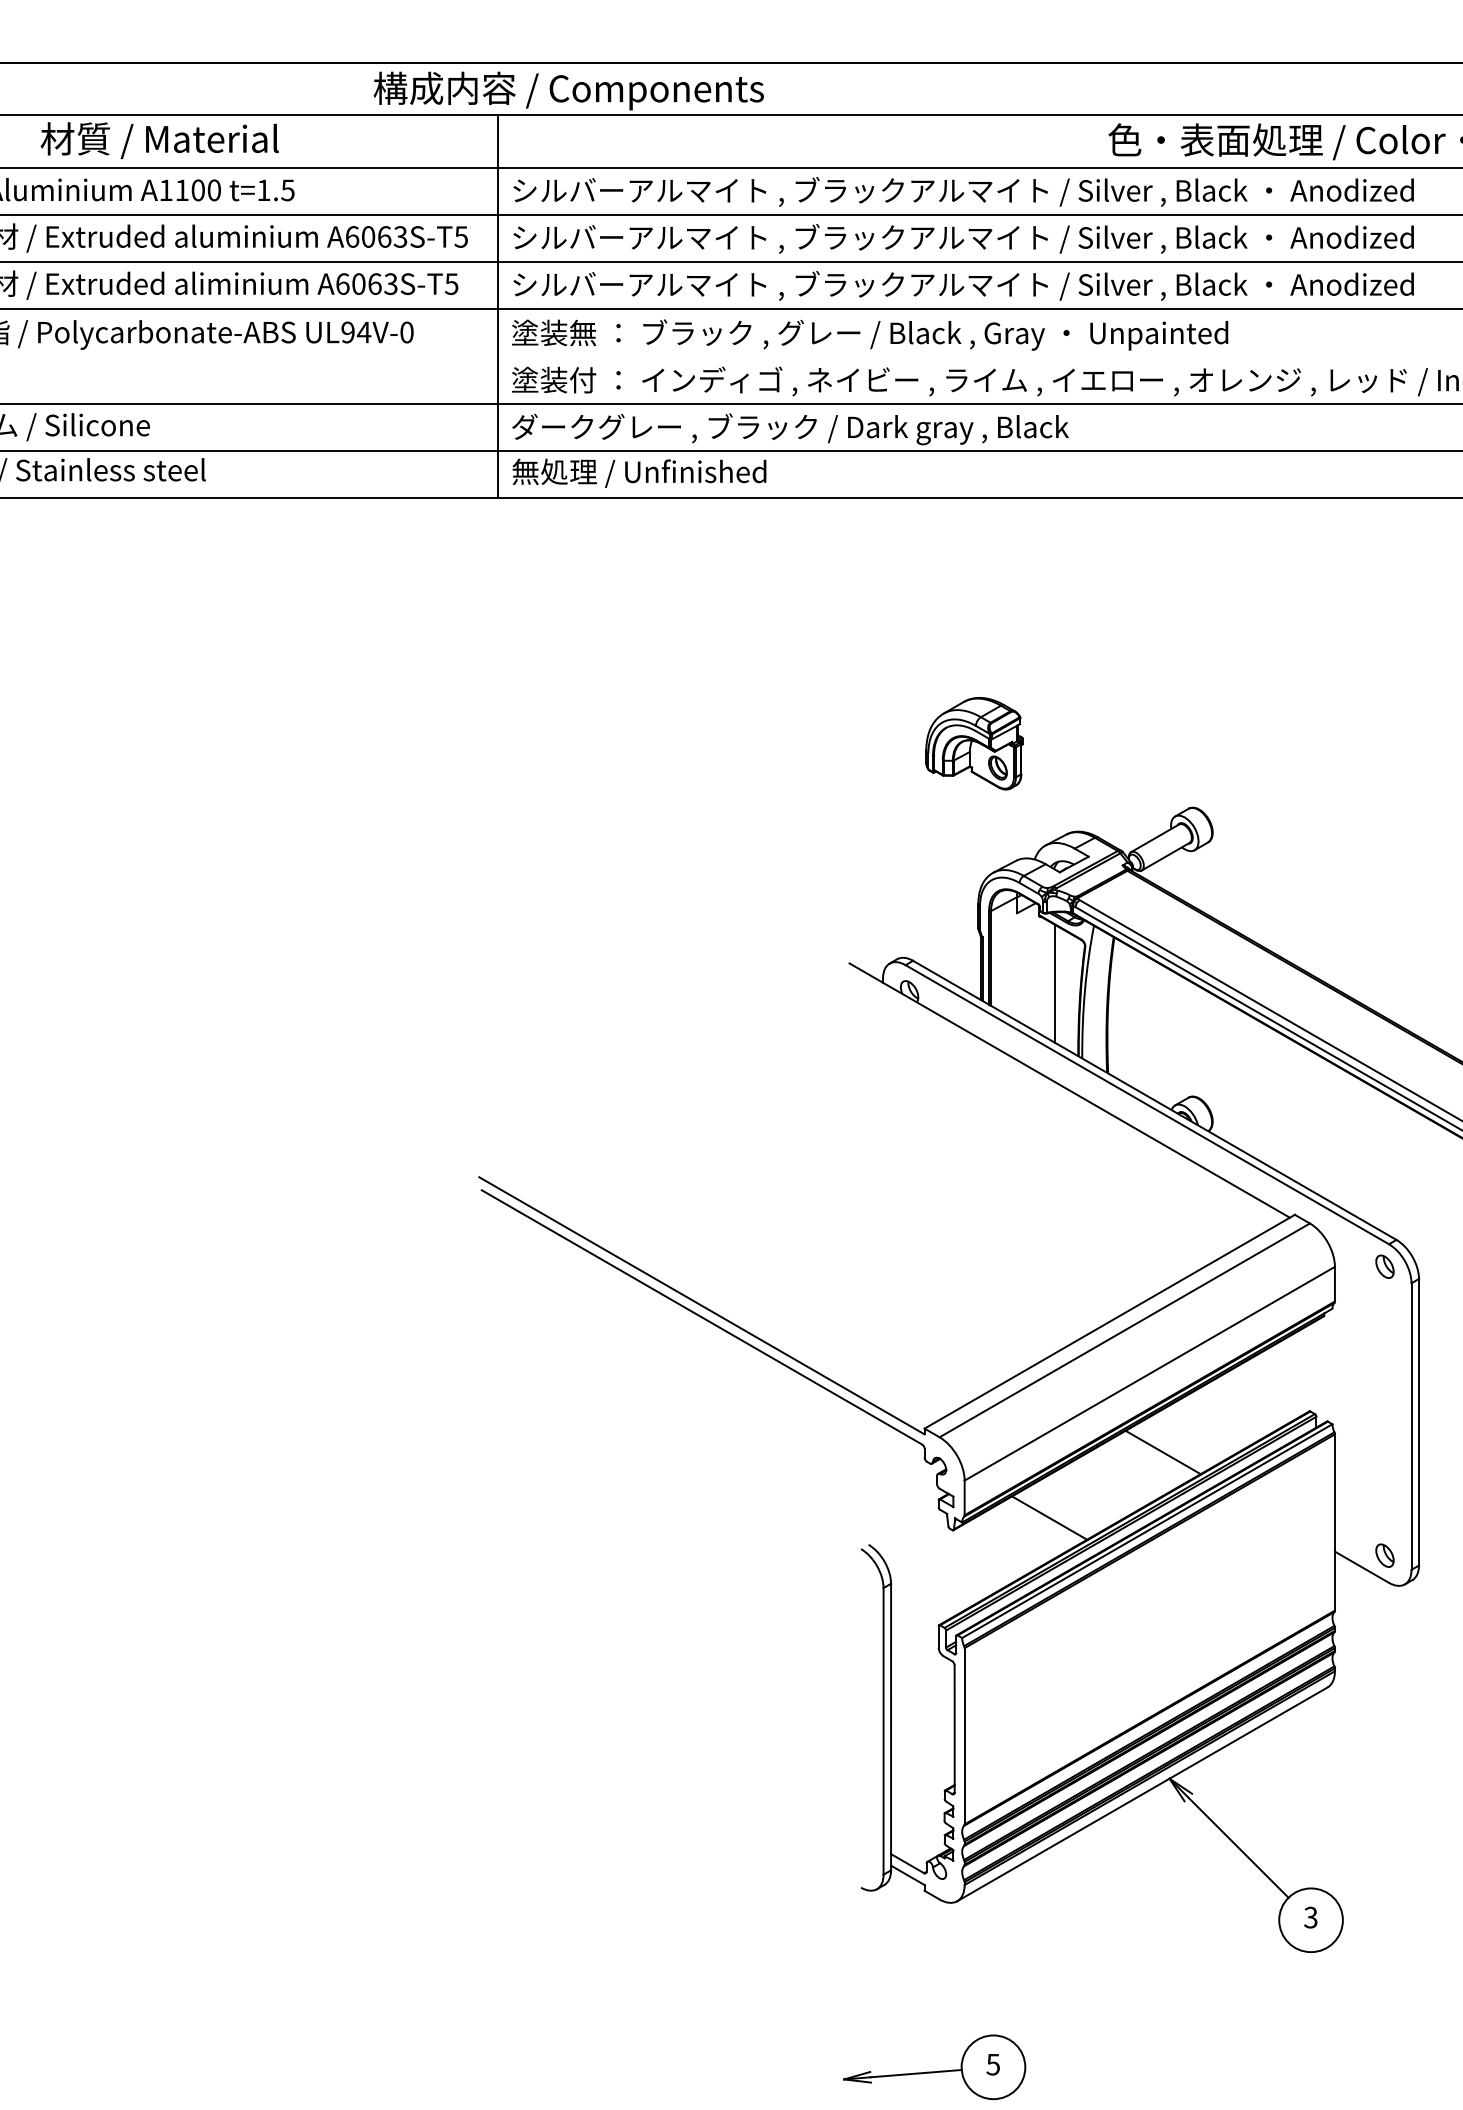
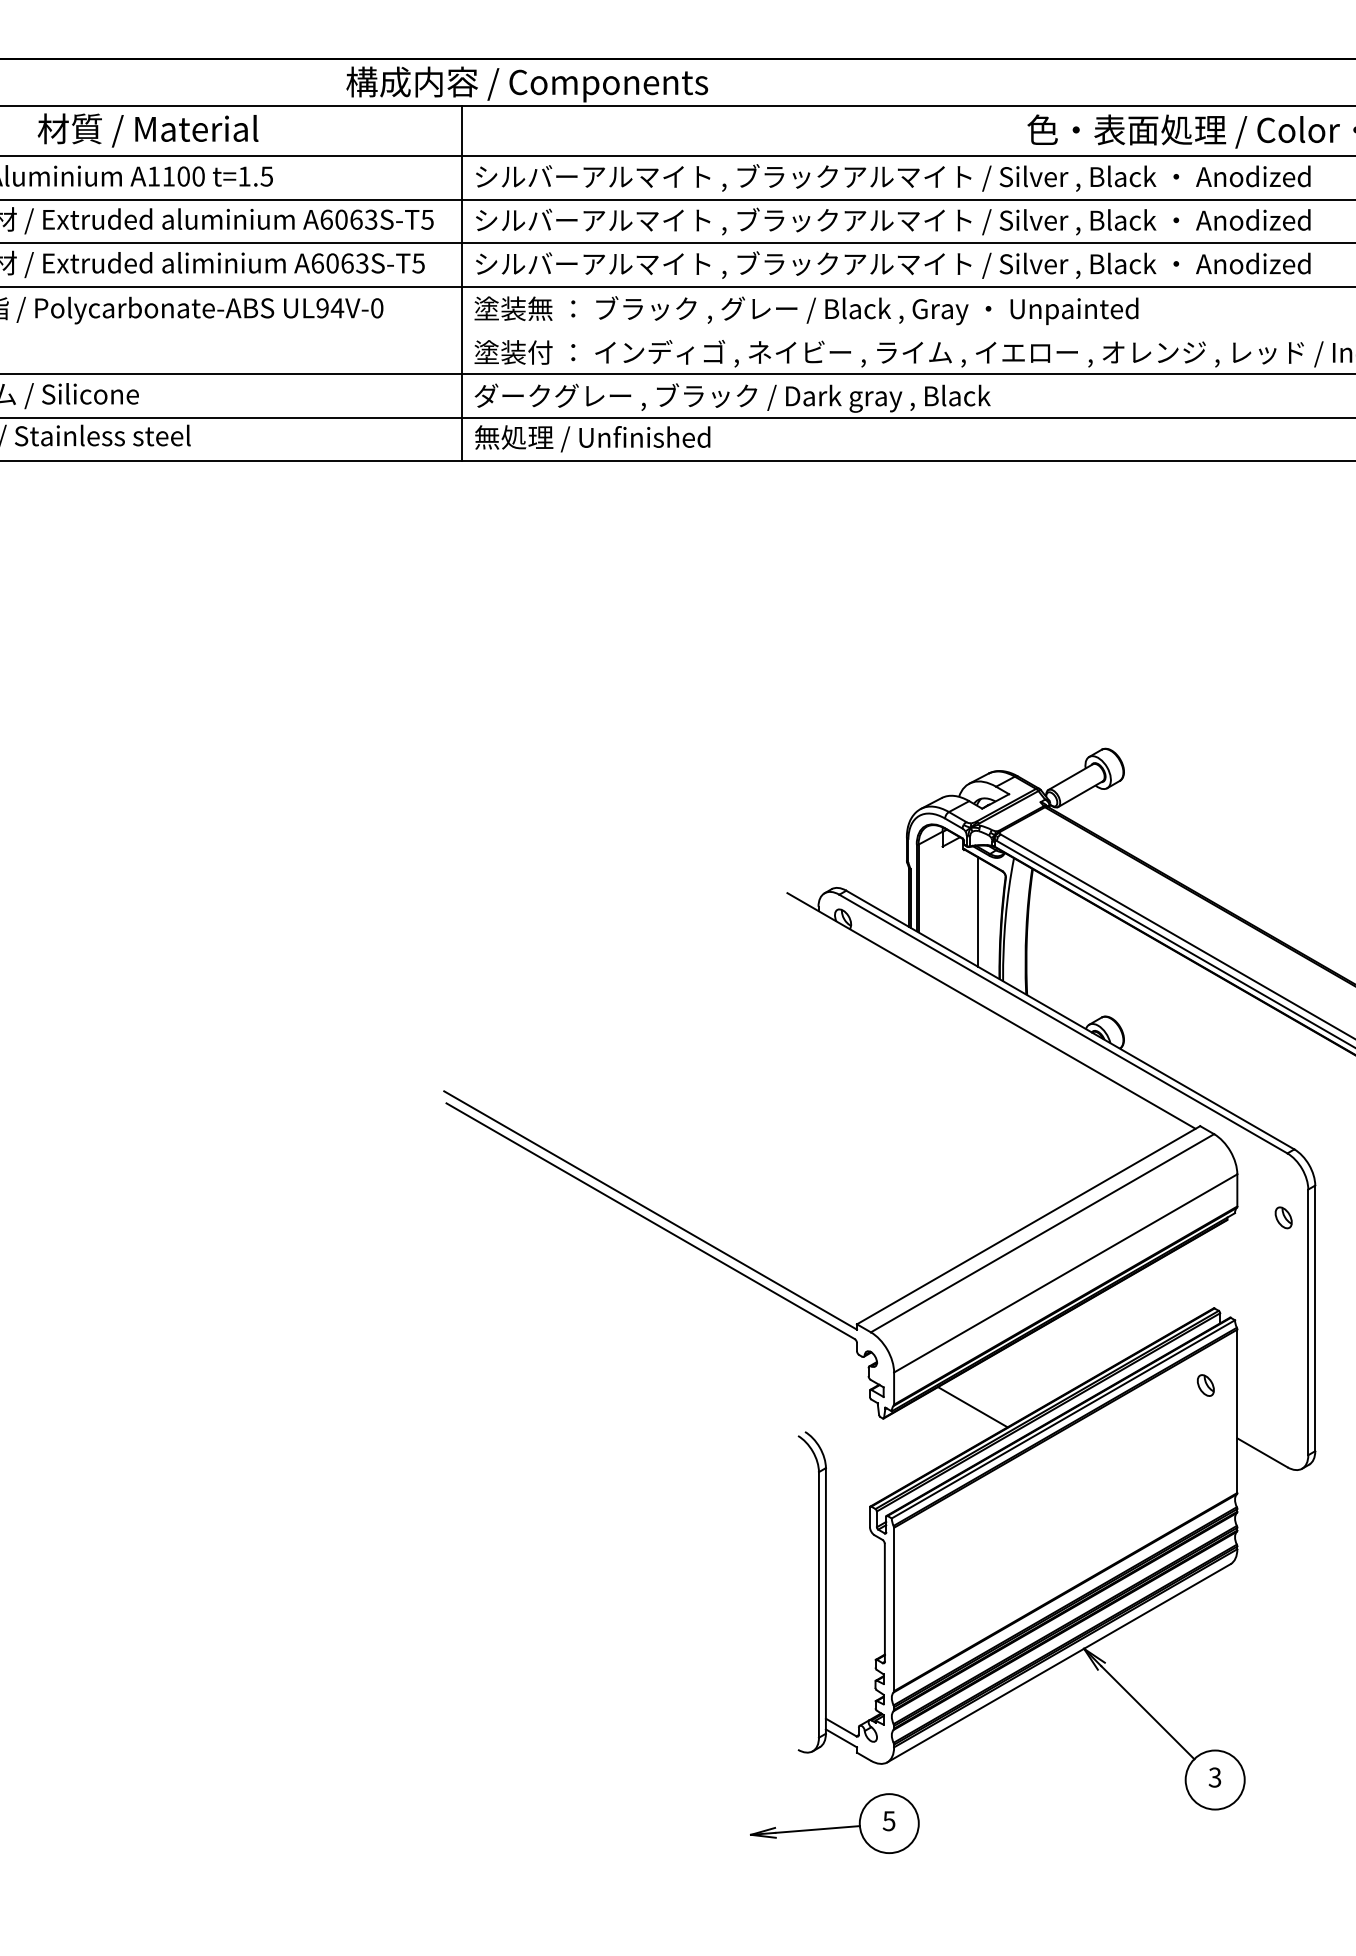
part: (974, 743) -> (903, 689), removed
part: (1384, 1266) -> (1283, 1217), moved
line: (1162, 1452) -> (1077, 1346), removed
part: (1384, 1555) -> (1205, 1385), moved
part: (934, 2067) -> (834, 1823), moved

